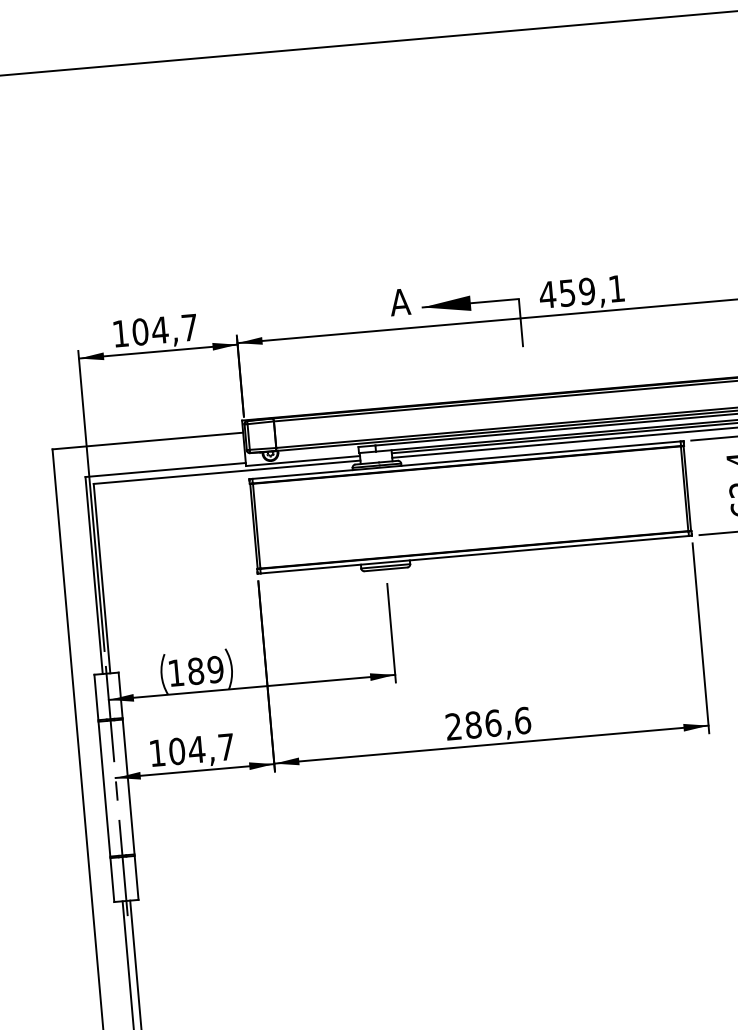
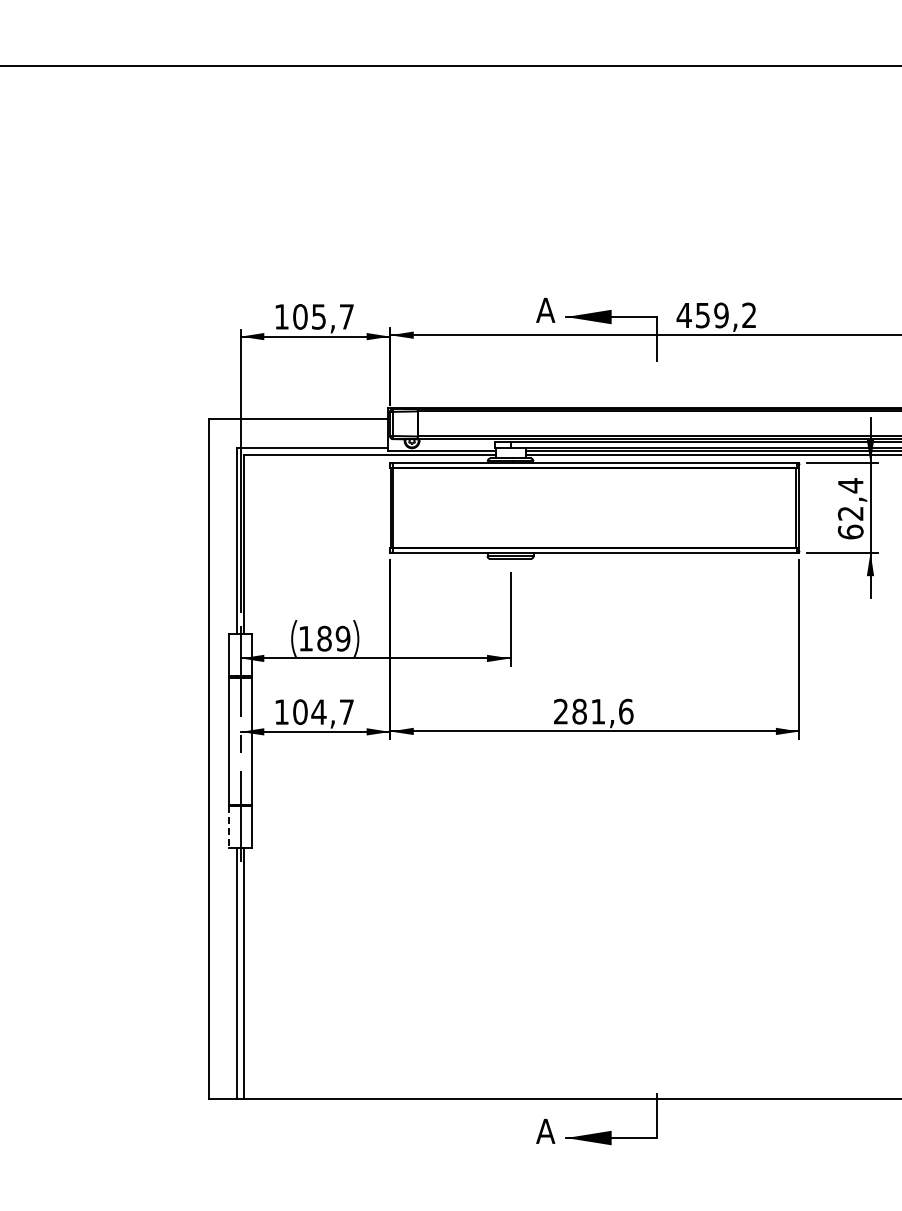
text: (615, 287) -> (748, 314), 459,1 -> 459,2
text: (159, 329) -> (318, 316), 104,7 -> 105,7
text: (493, 723) -> (598, 711), 286,6 -> 281,6
line: (112, 880) -> (229, 827), solid -> dashed

